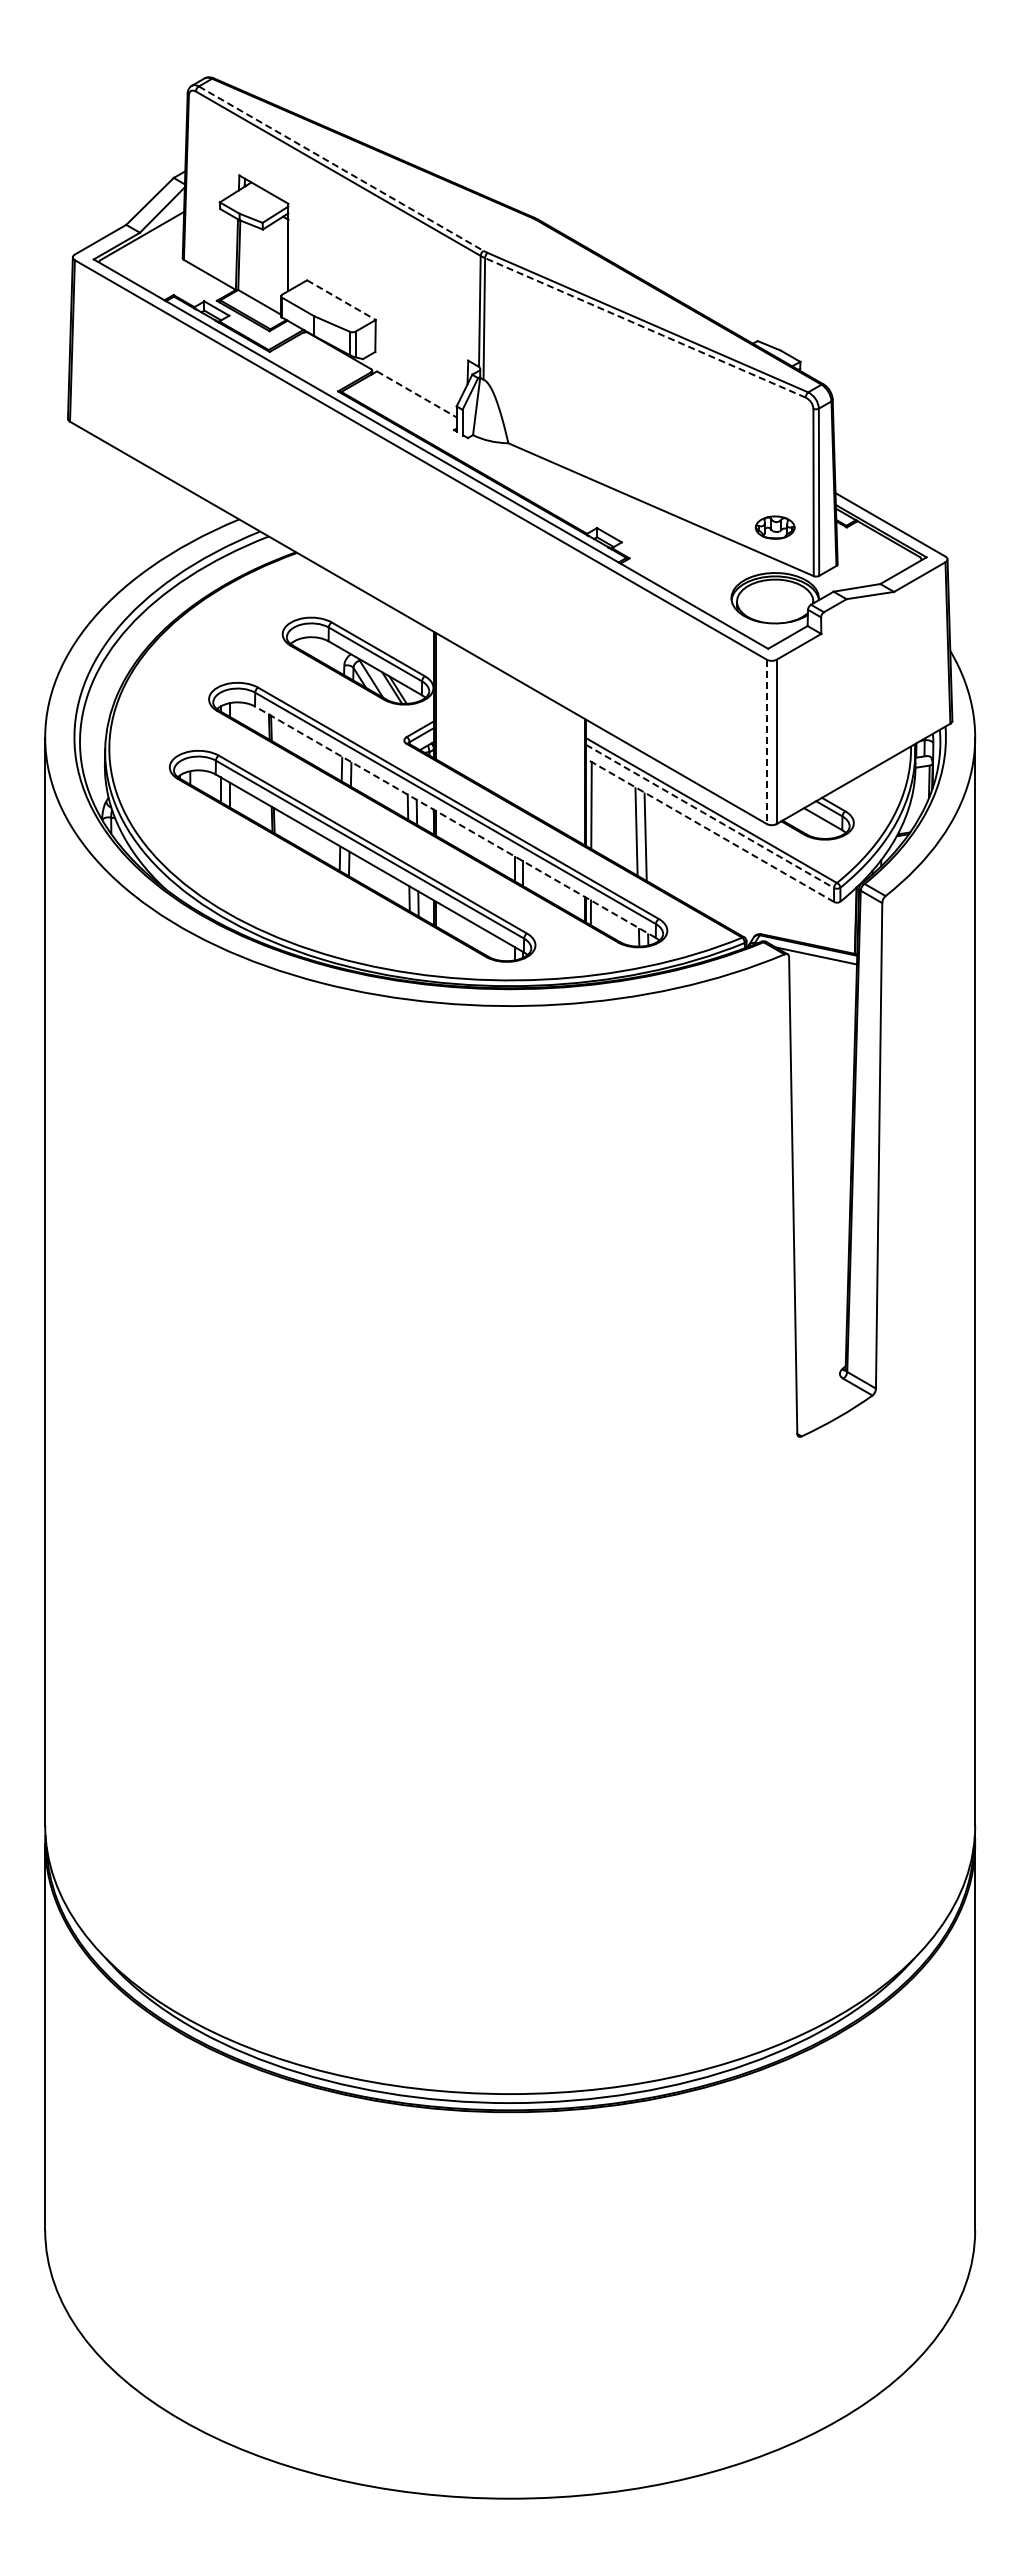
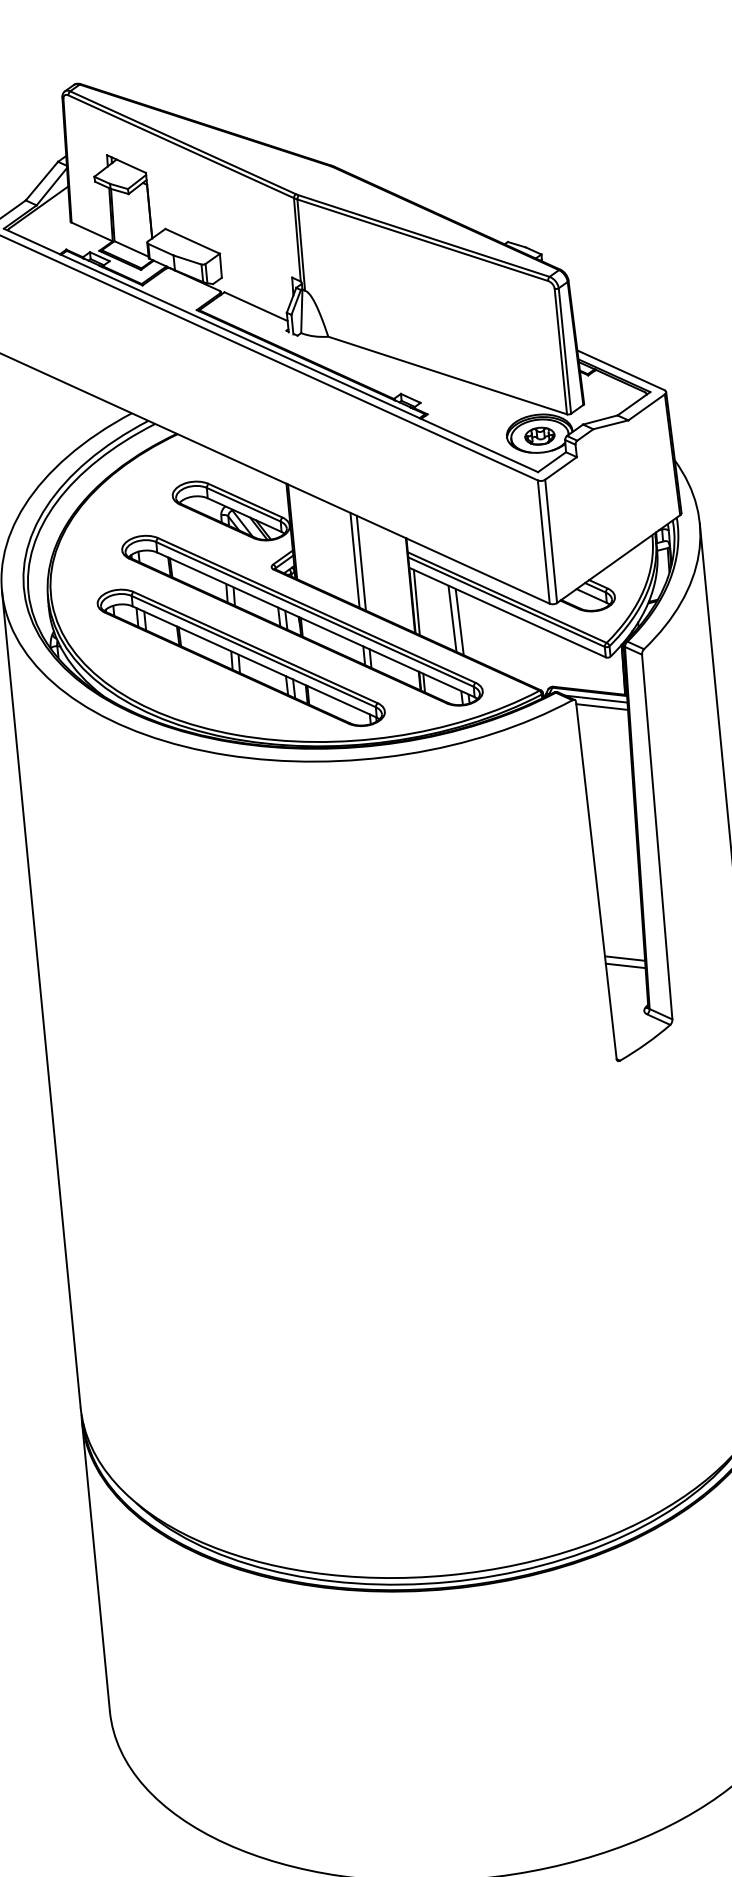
line: (341, 168) -> (183, 142), dashed -> solid
line: (341, 300) -> (192, 241), dashed -> solid
line: (645, 327) -> (422, 239), dashed -> solid
line: (417, 394) -> (256, 306), dashed -> solid
part: (774, 527) -> (539, 436), moved
line: (515, 741) -> (355, 559), added
line: (766, 742) -> (543, 542), dashed -> solid
line: (523, 746) -> (361, 563), added
line: (710, 816) -> (506, 602), dashed -> solid
line: (454, 821) -> (315, 624), dashed -> solid
line: (709, 830) -> (507, 612), dashed -> solid
line: (822, 967) -> (601, 707), added
line: (820, 1301) -> (624, 958), added
line: (821, 1311) -> (625, 965), added

